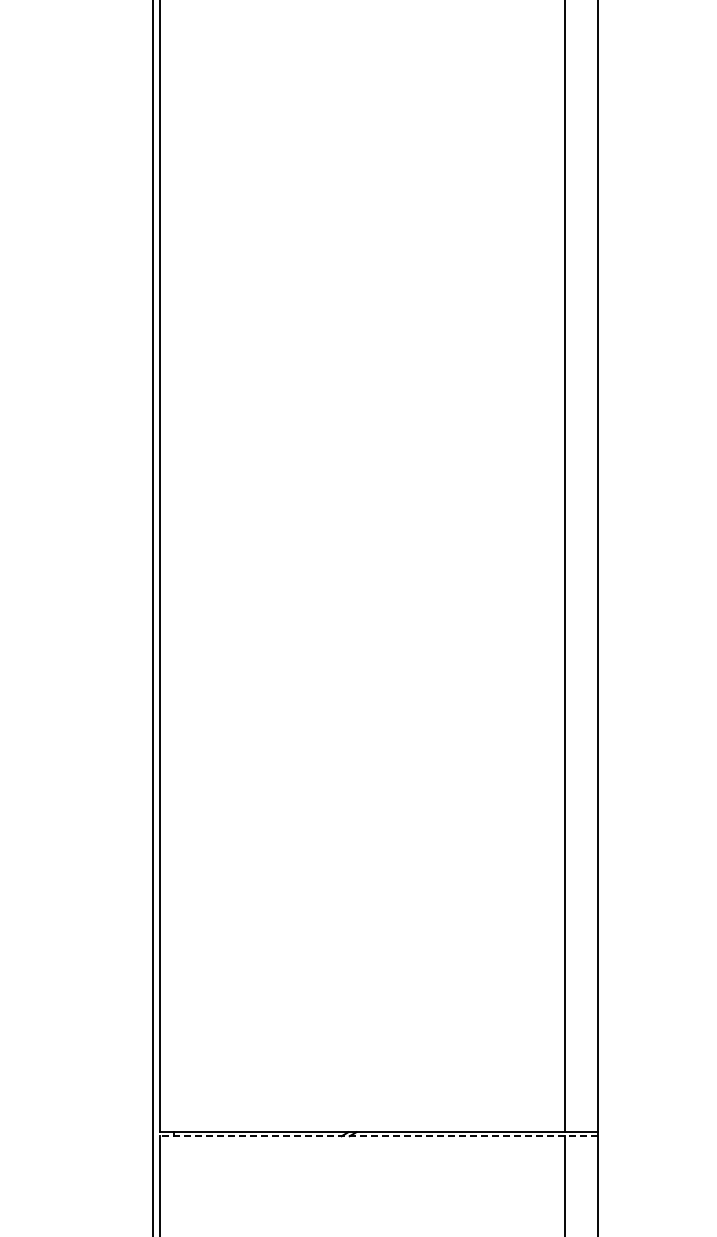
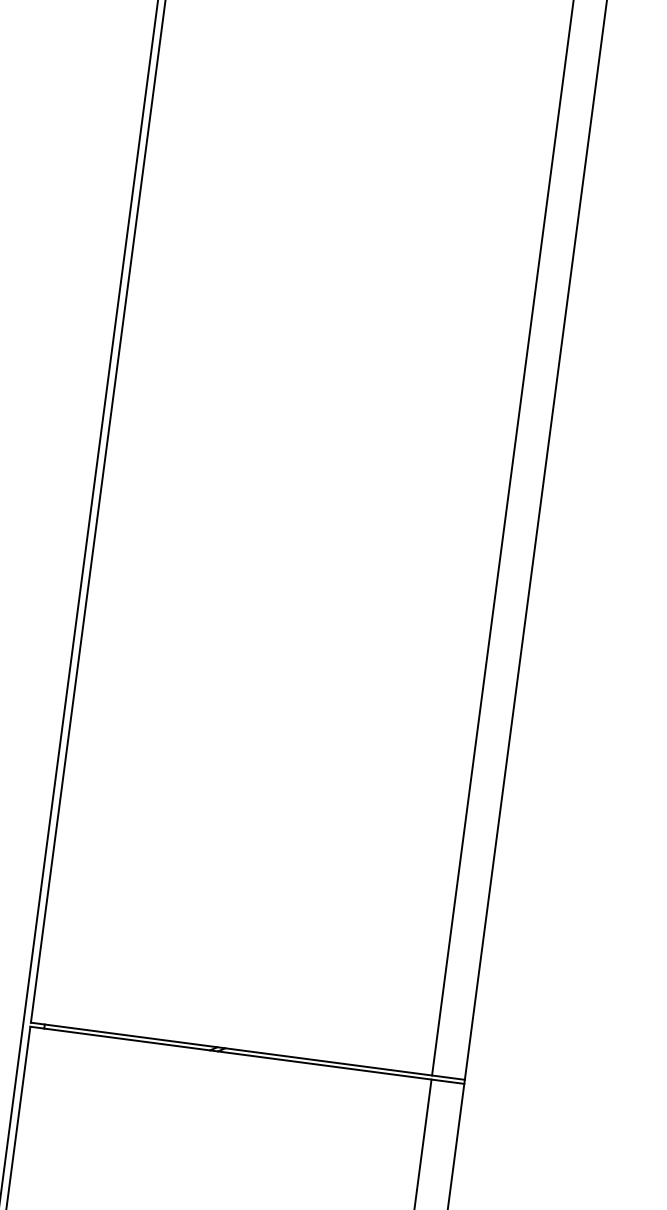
line: (379, 1136) -> (247, 1055), dashed -> solid

